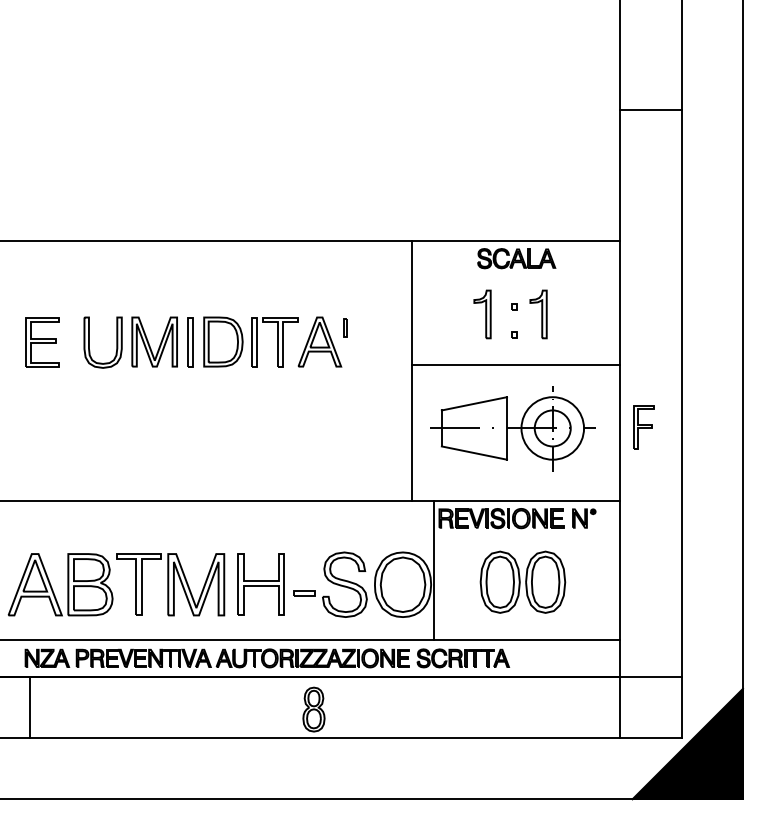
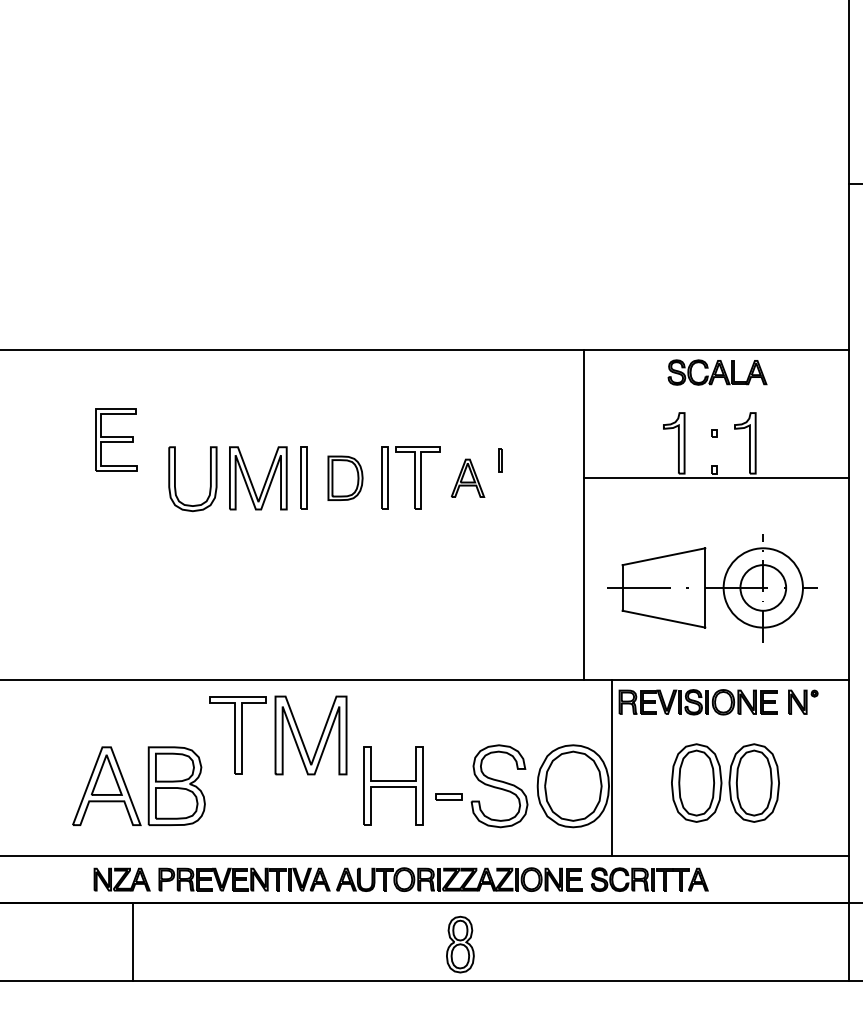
part: (223, 341) -> (345, 477), size x0.7
part: (319, 341) -> (467, 477), size x0.6
part: (42, 342) -> (115, 440), moved
line: (515, 365) -> (716, 478), moved
part: (170, 584) -> (278, 735), moved
line: (29, 706) -> (132, 940), moved

